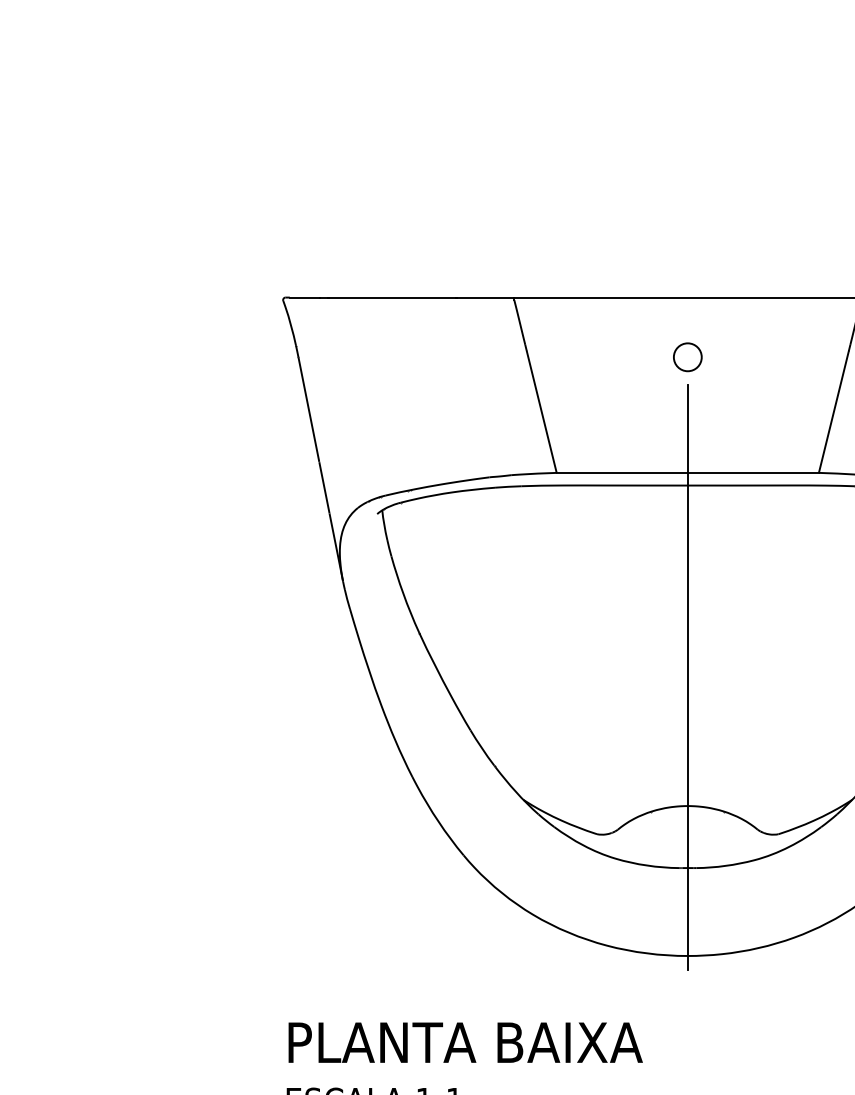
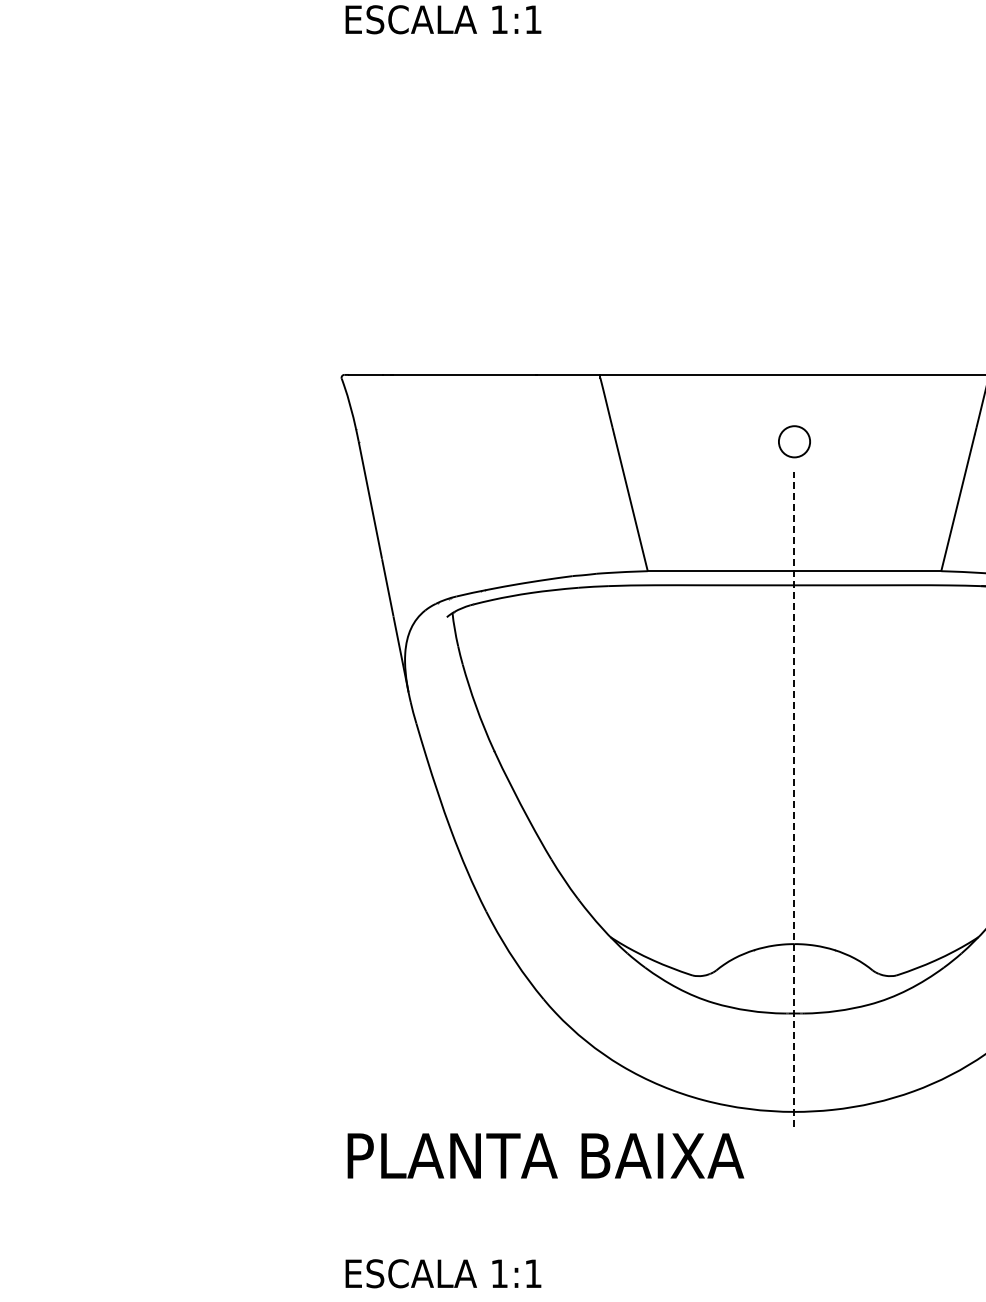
line: (687, 676) -> (794, 799), solid -> dashed
text: (465, 1042) -> (545, 1155), moved

